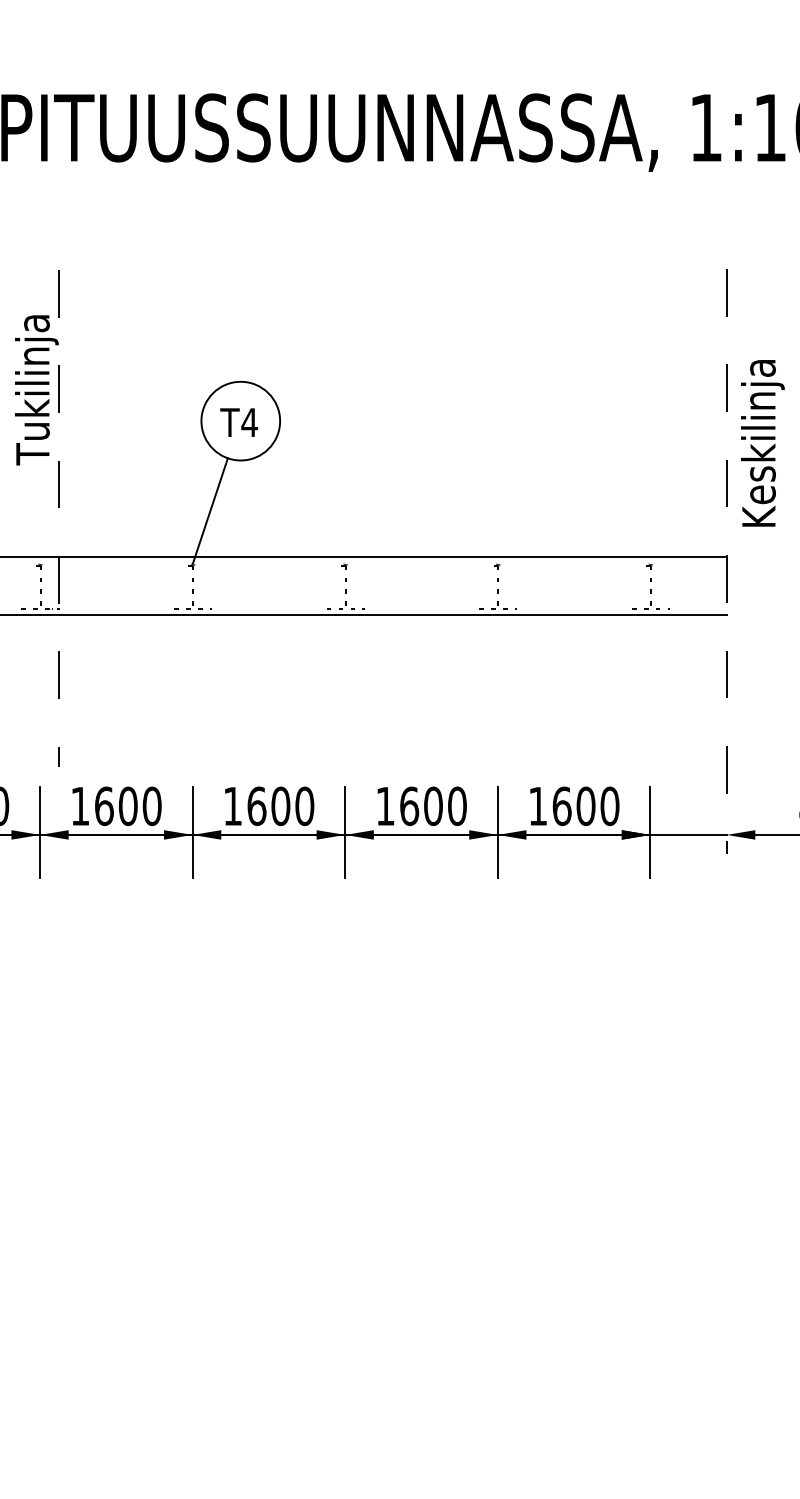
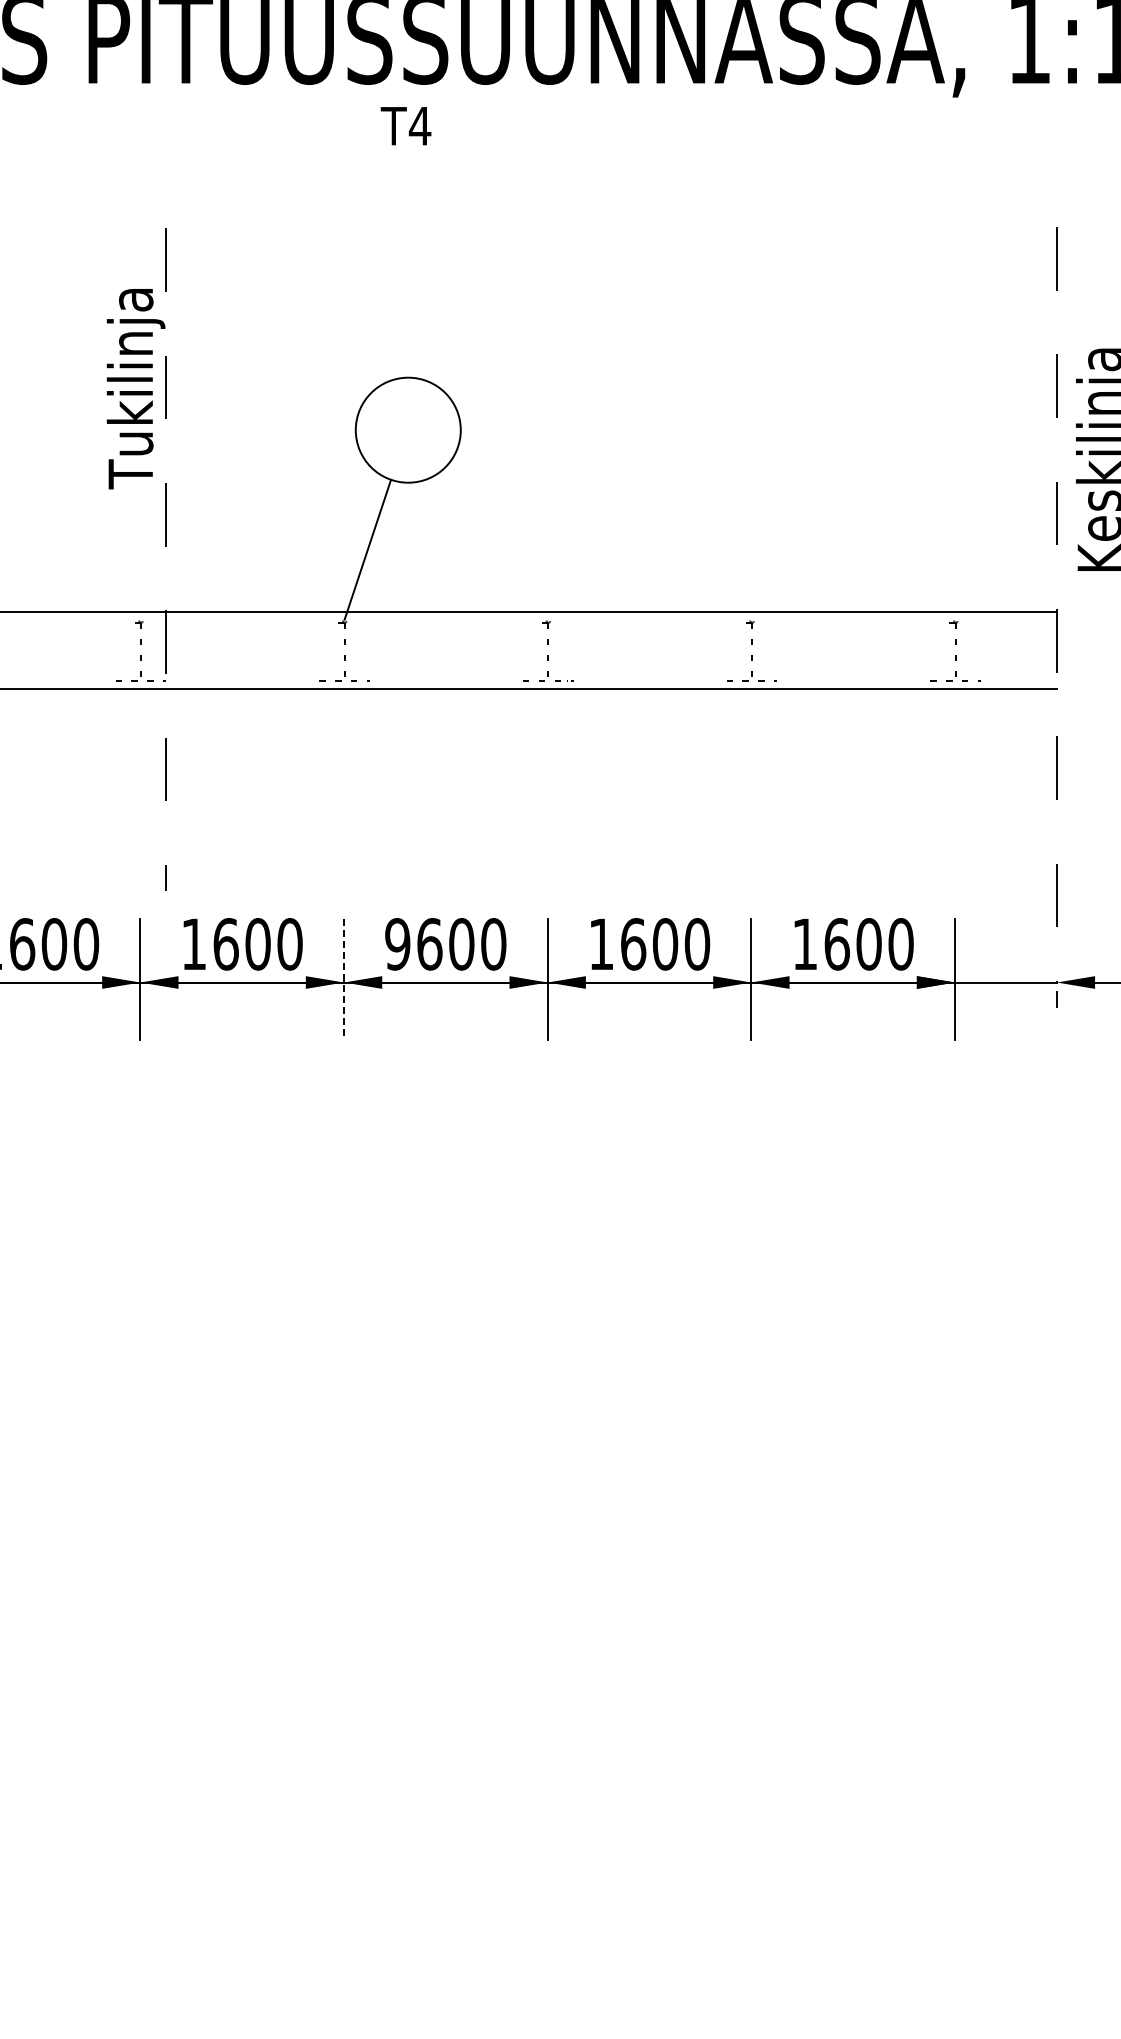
text: (238, 422) -> (405, 126), moved
text: (232, 806) -> (397, 944), 1600 -> 9600
line: (193, 832) -> (344, 979), solid -> dashed

